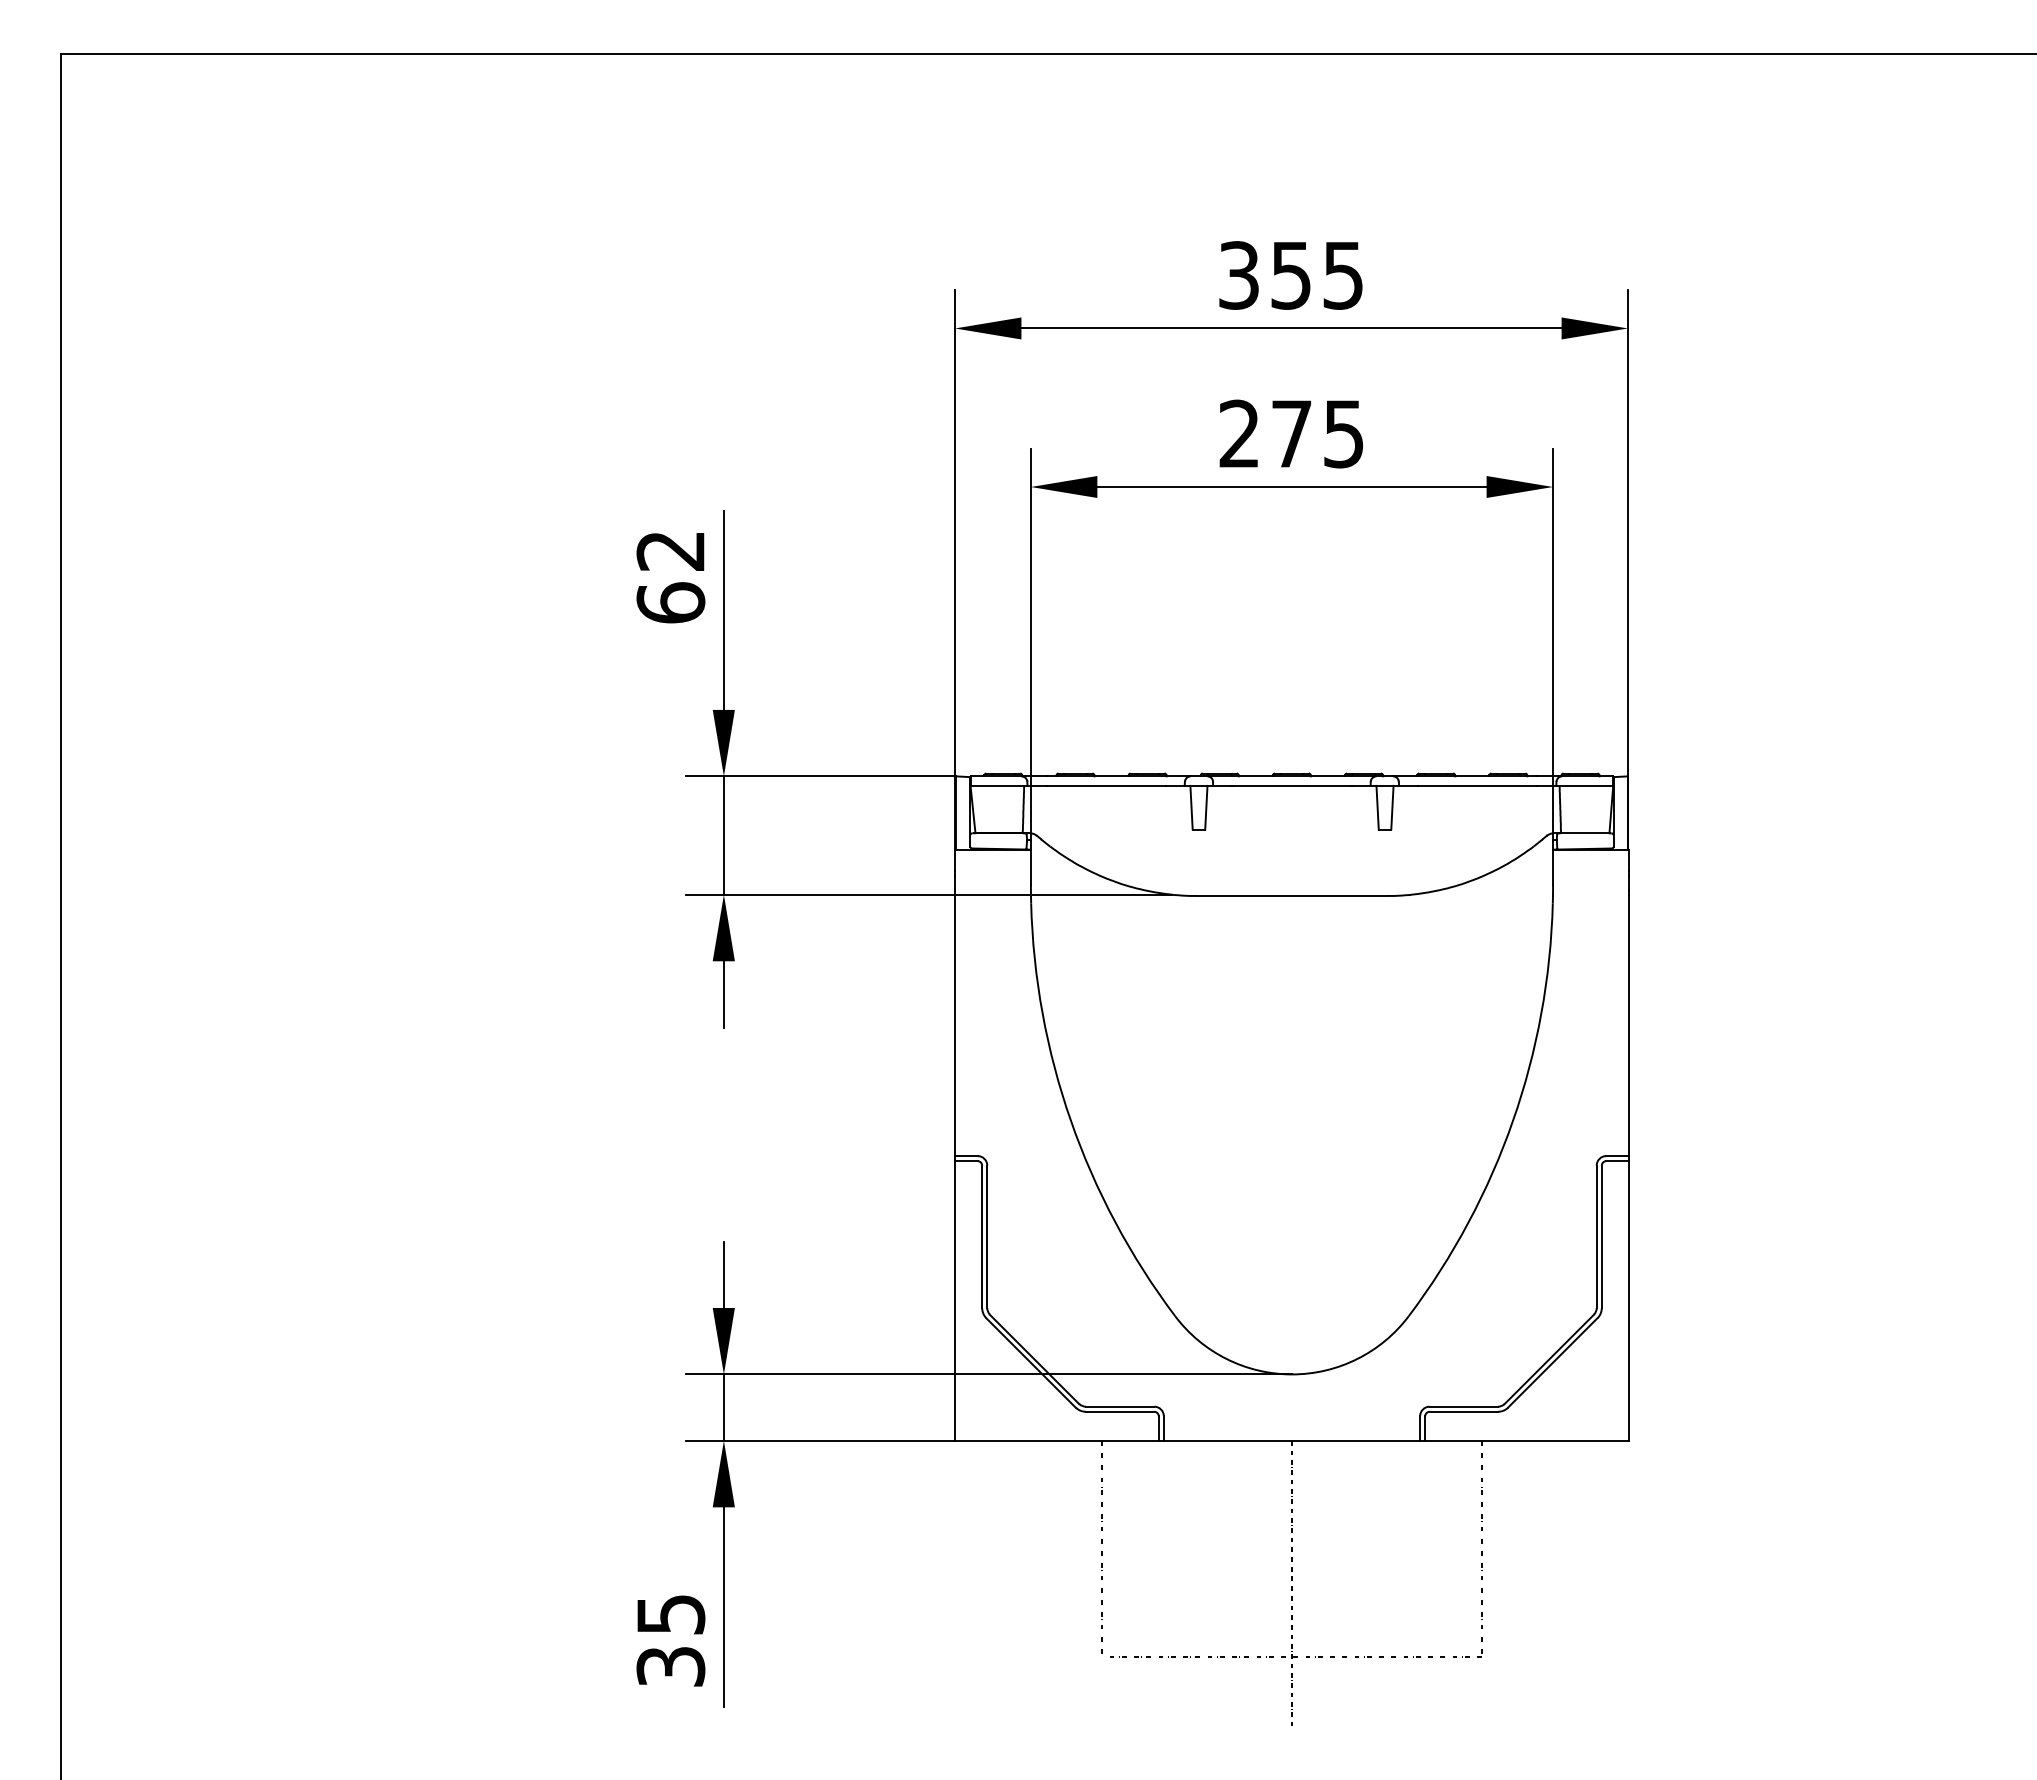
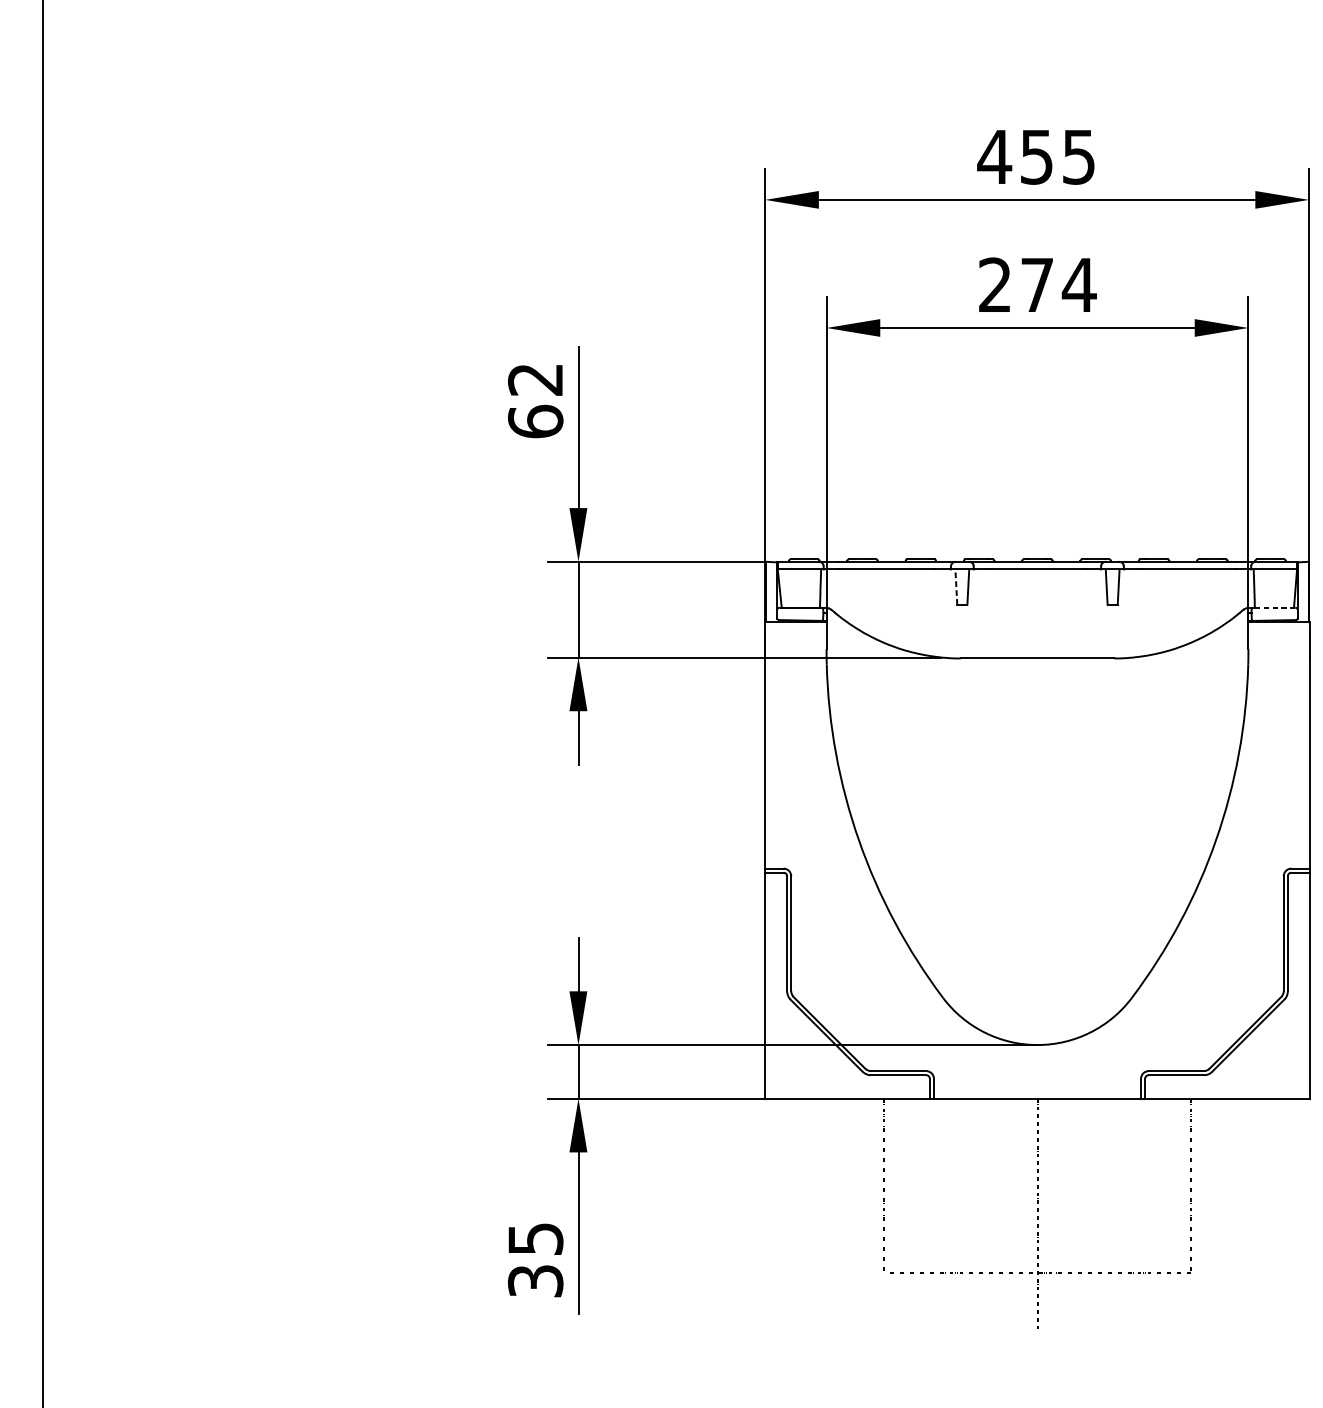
text: (1238, 275) -> (994, 157), 355 -> 455
text: (1343, 434) -> (1079, 285), 275 -> 274
line: (1191, 807) -> (956, 586), solid -> dashed
line: (1585, 833) -> (1274, 607), solid -> dashed

